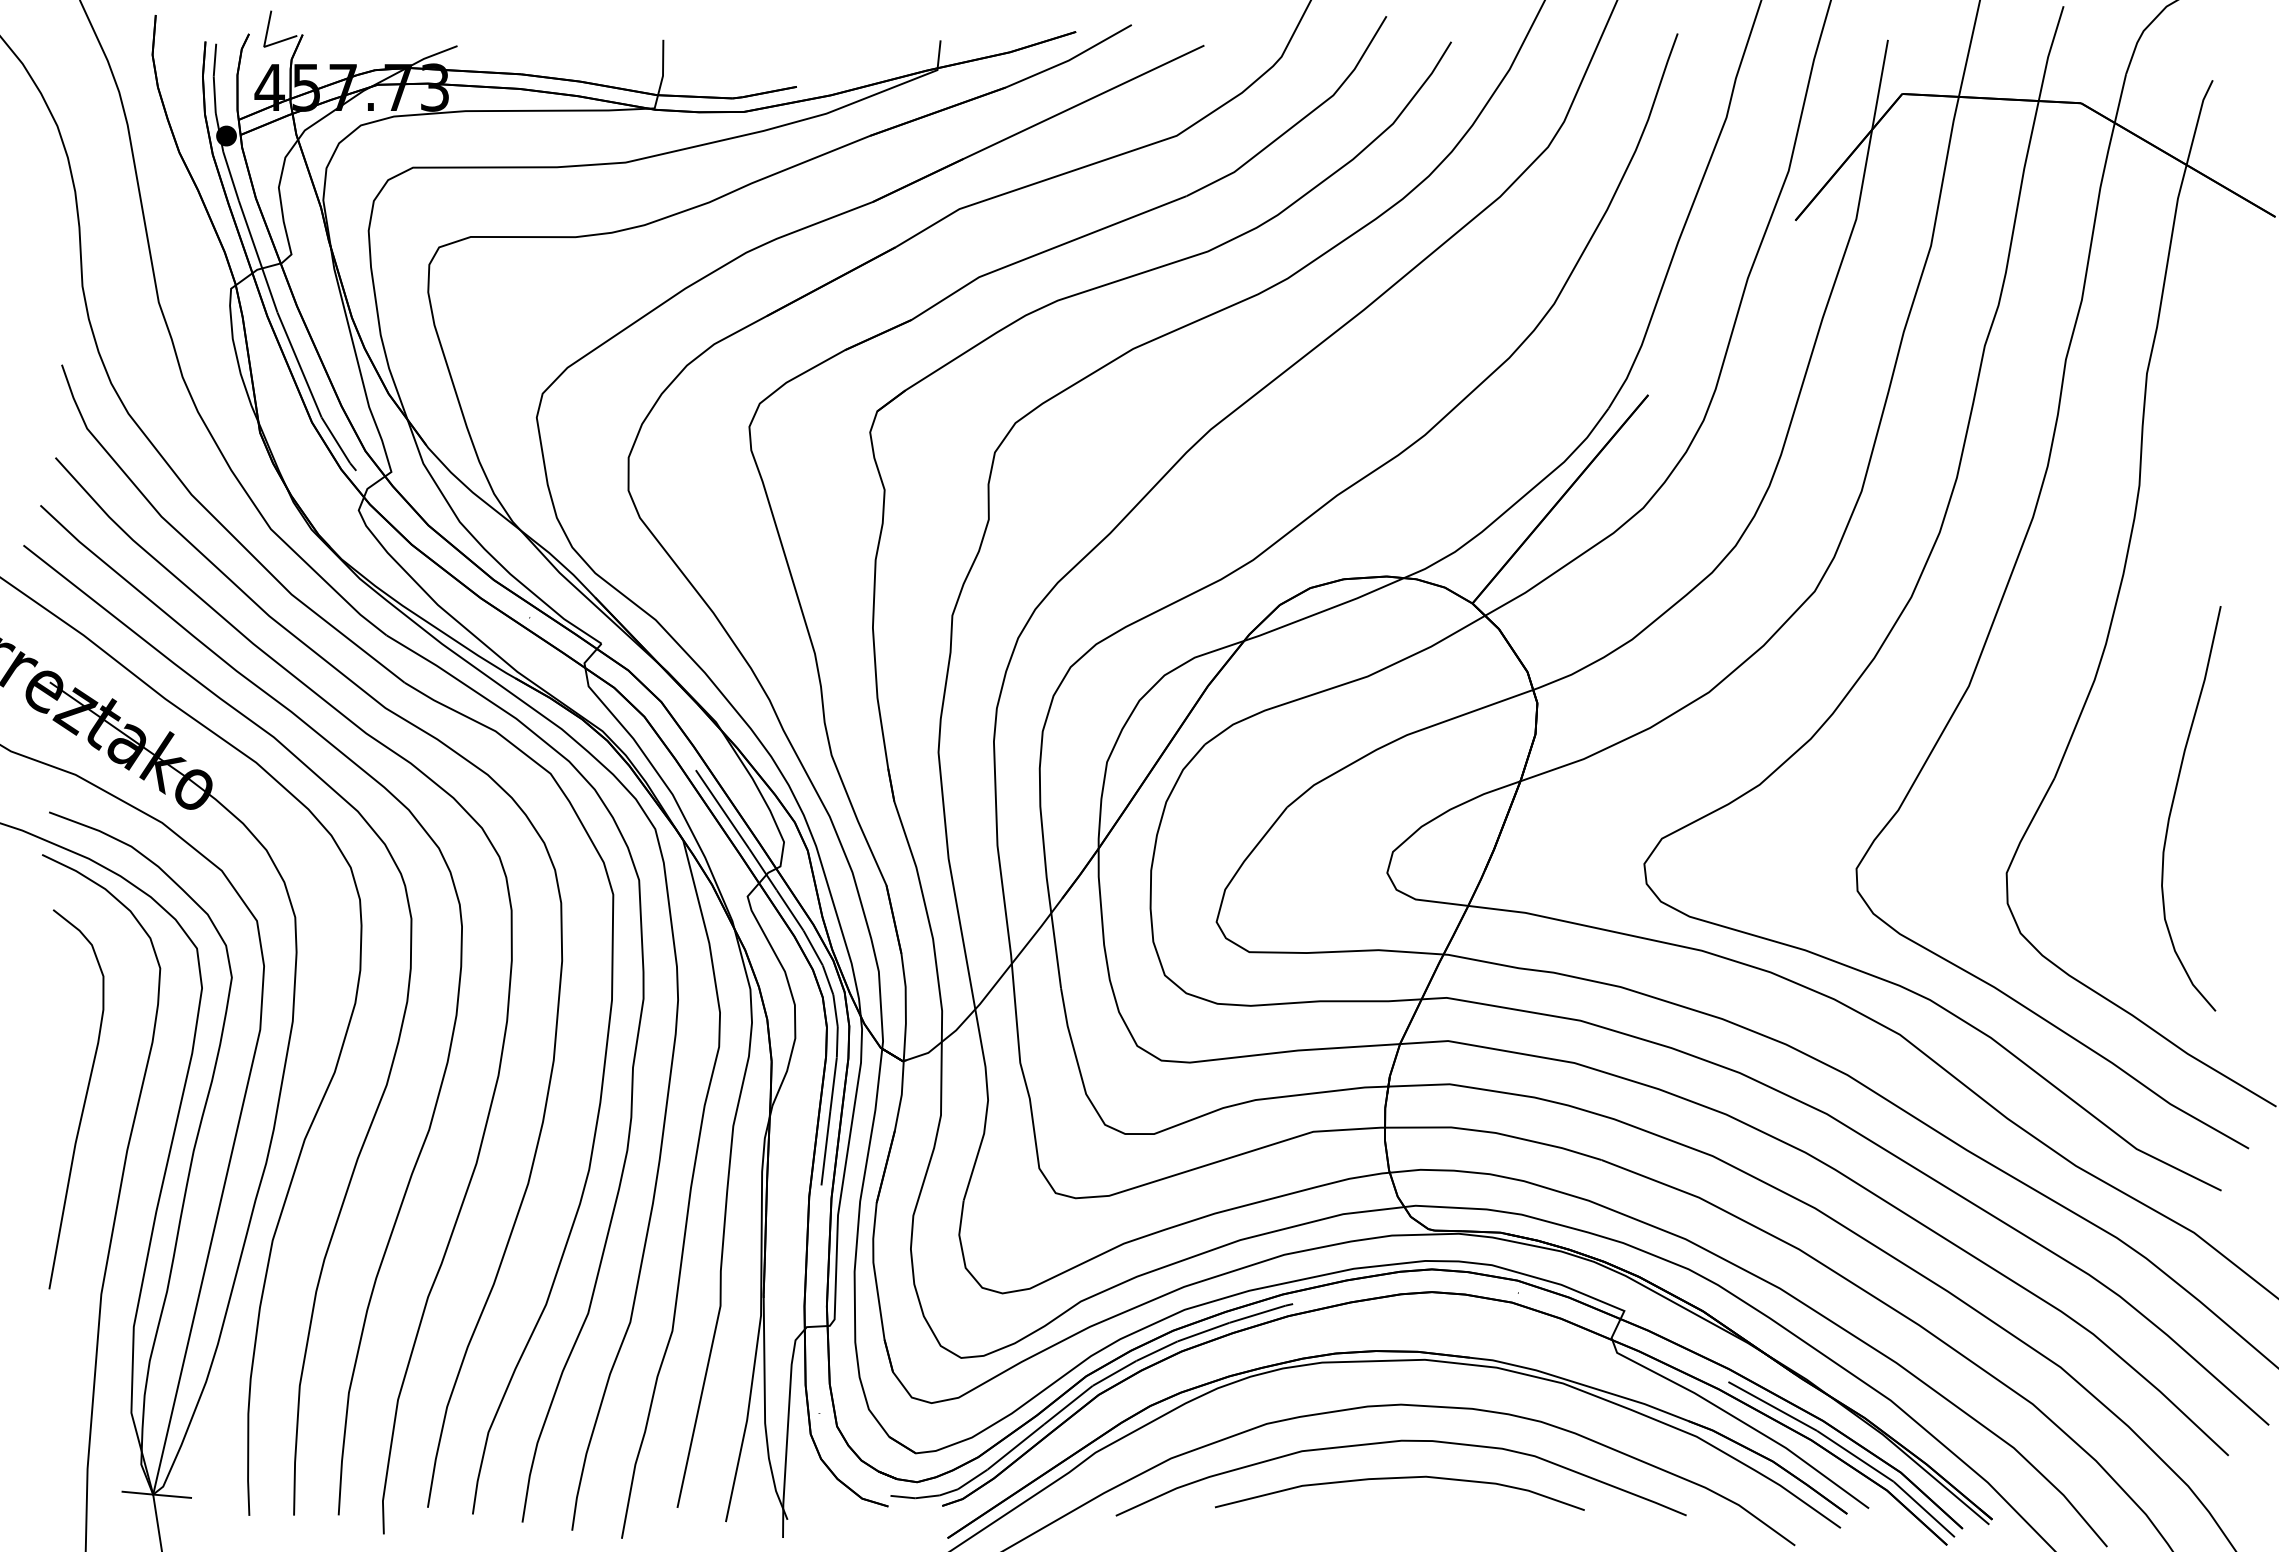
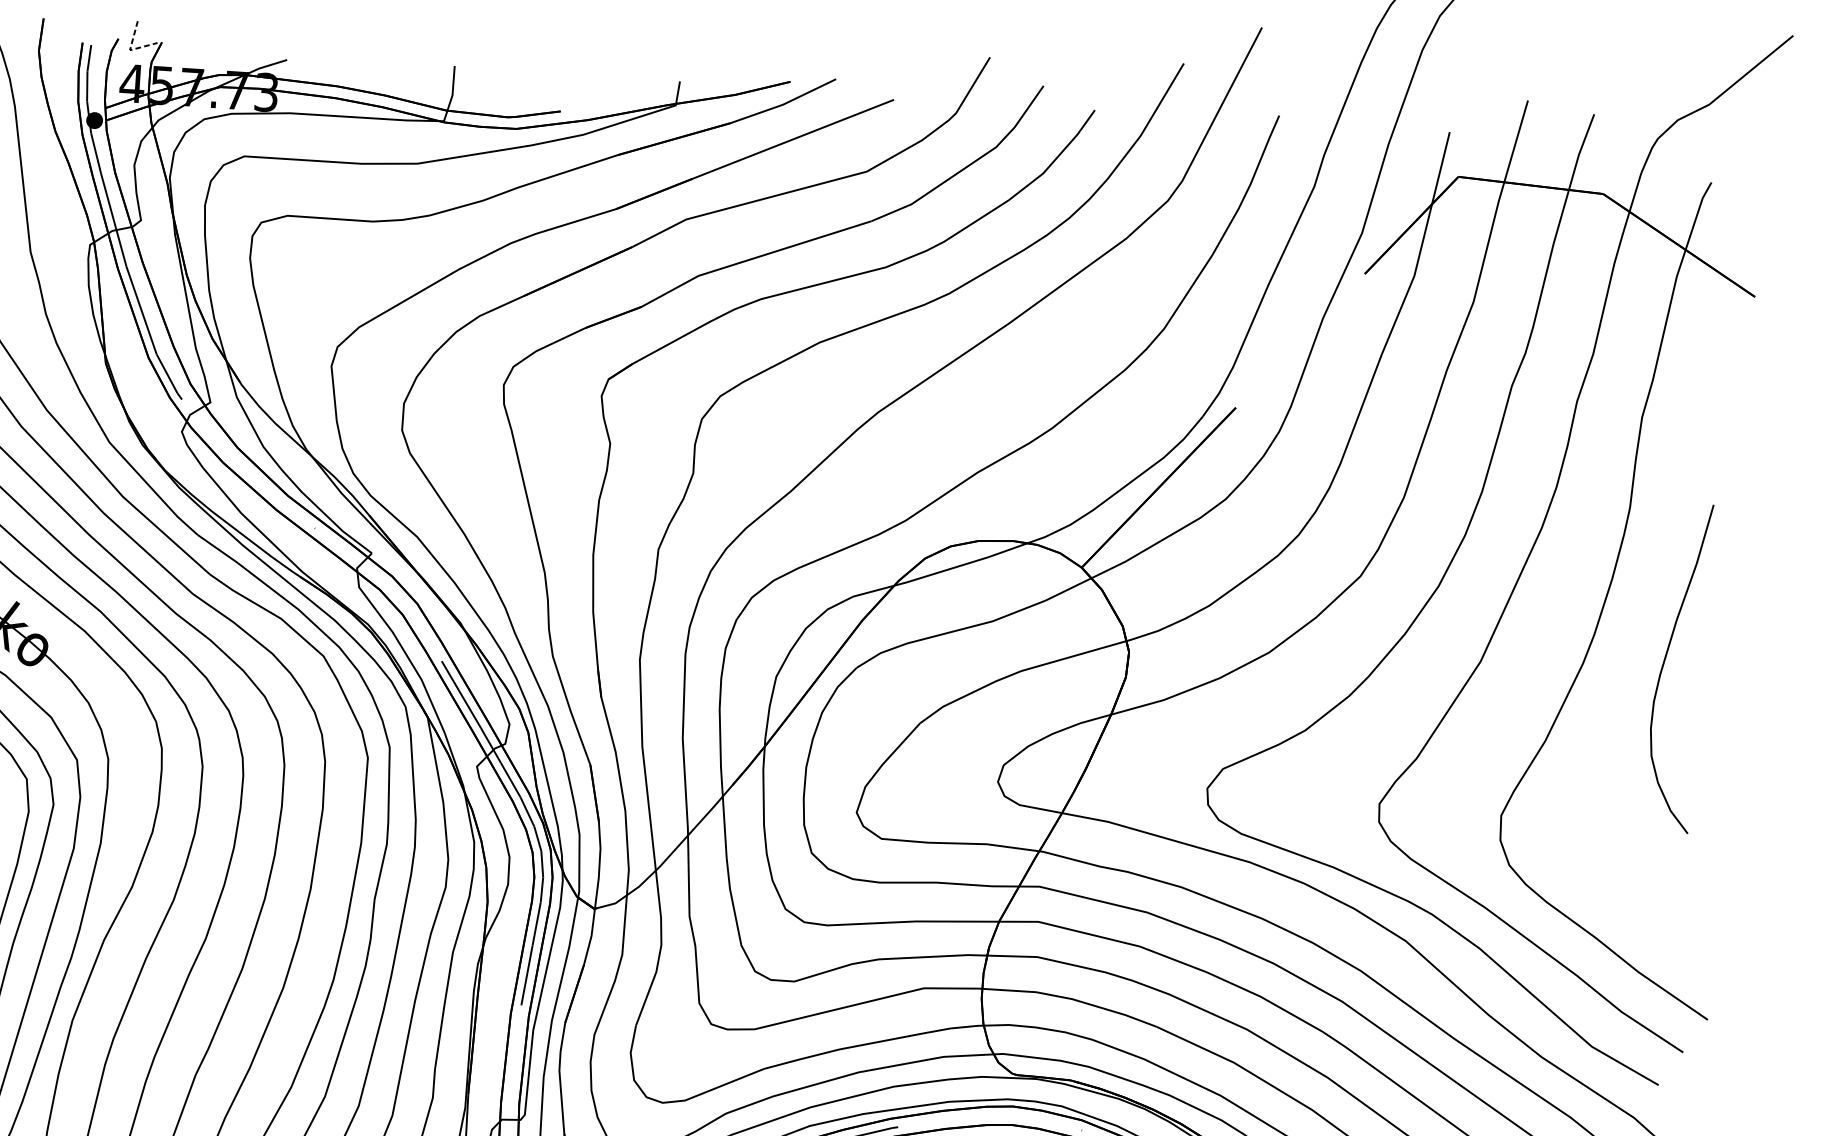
line: (264, 46) -> (130, 49), solid -> dashed
curve: (2173, 804) -> (1664, 663), moved

